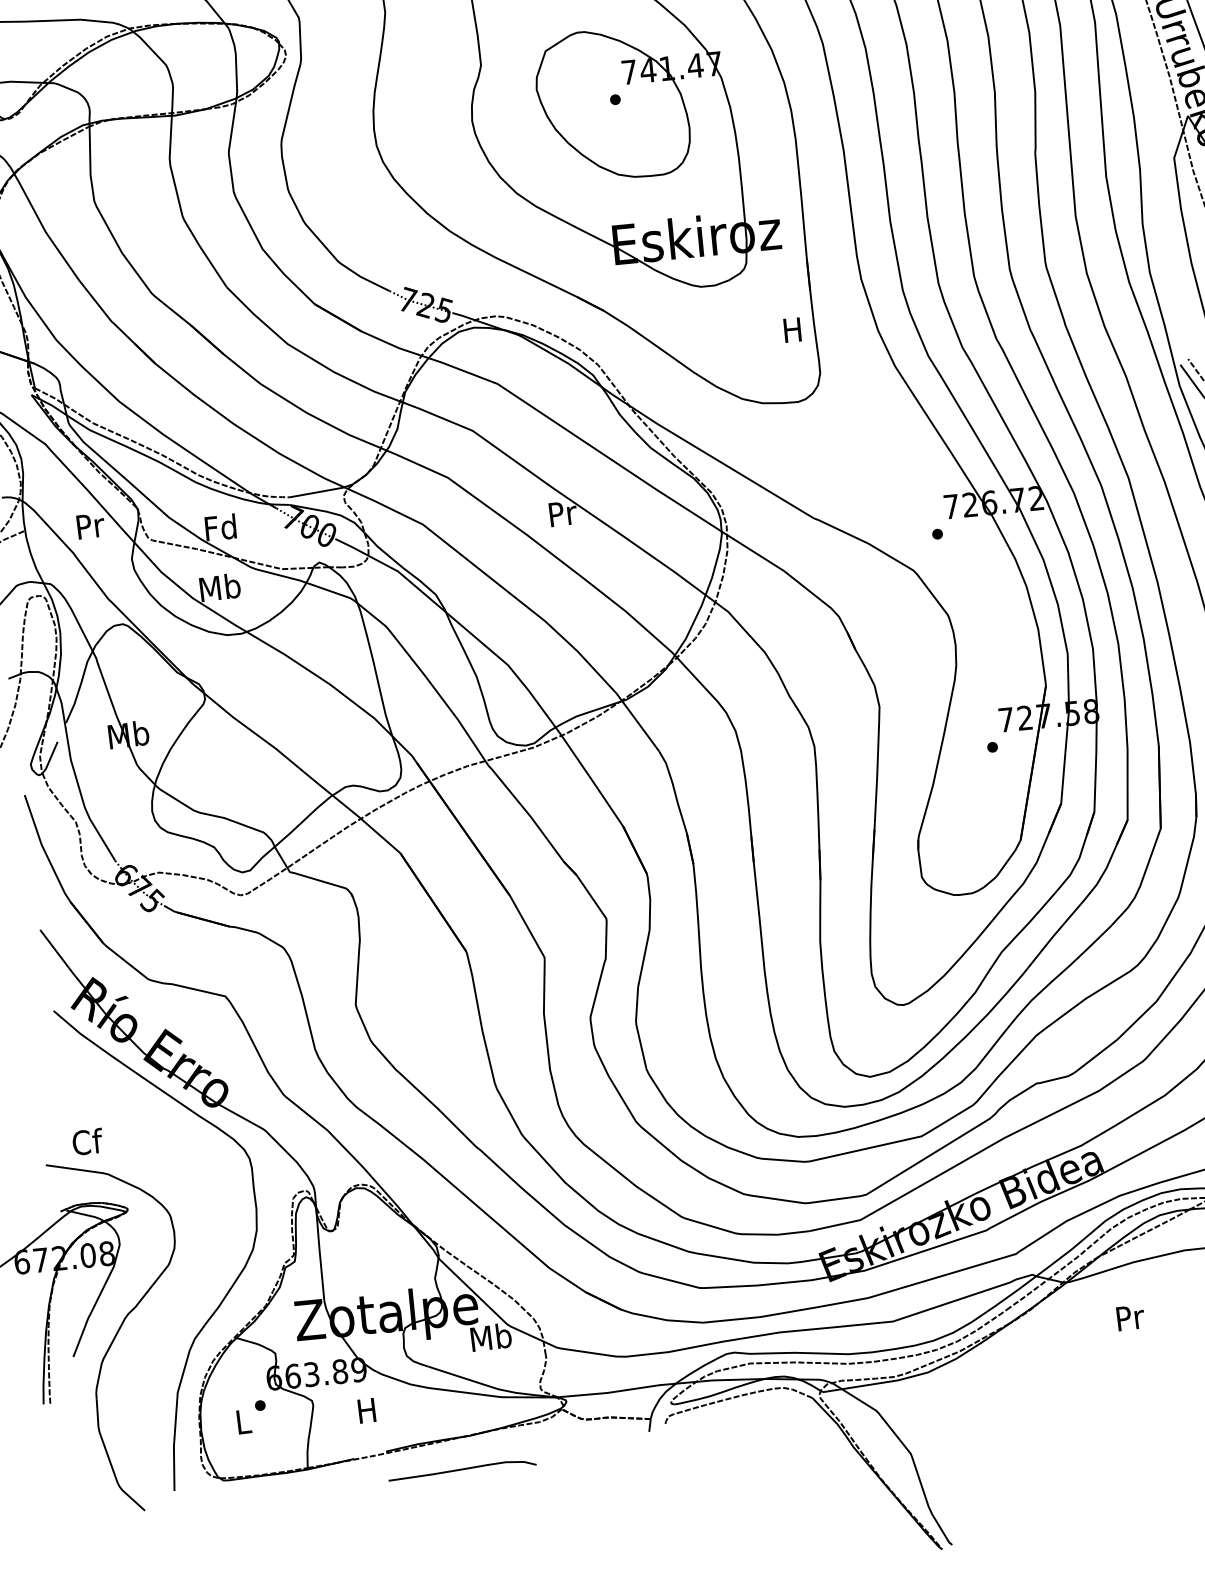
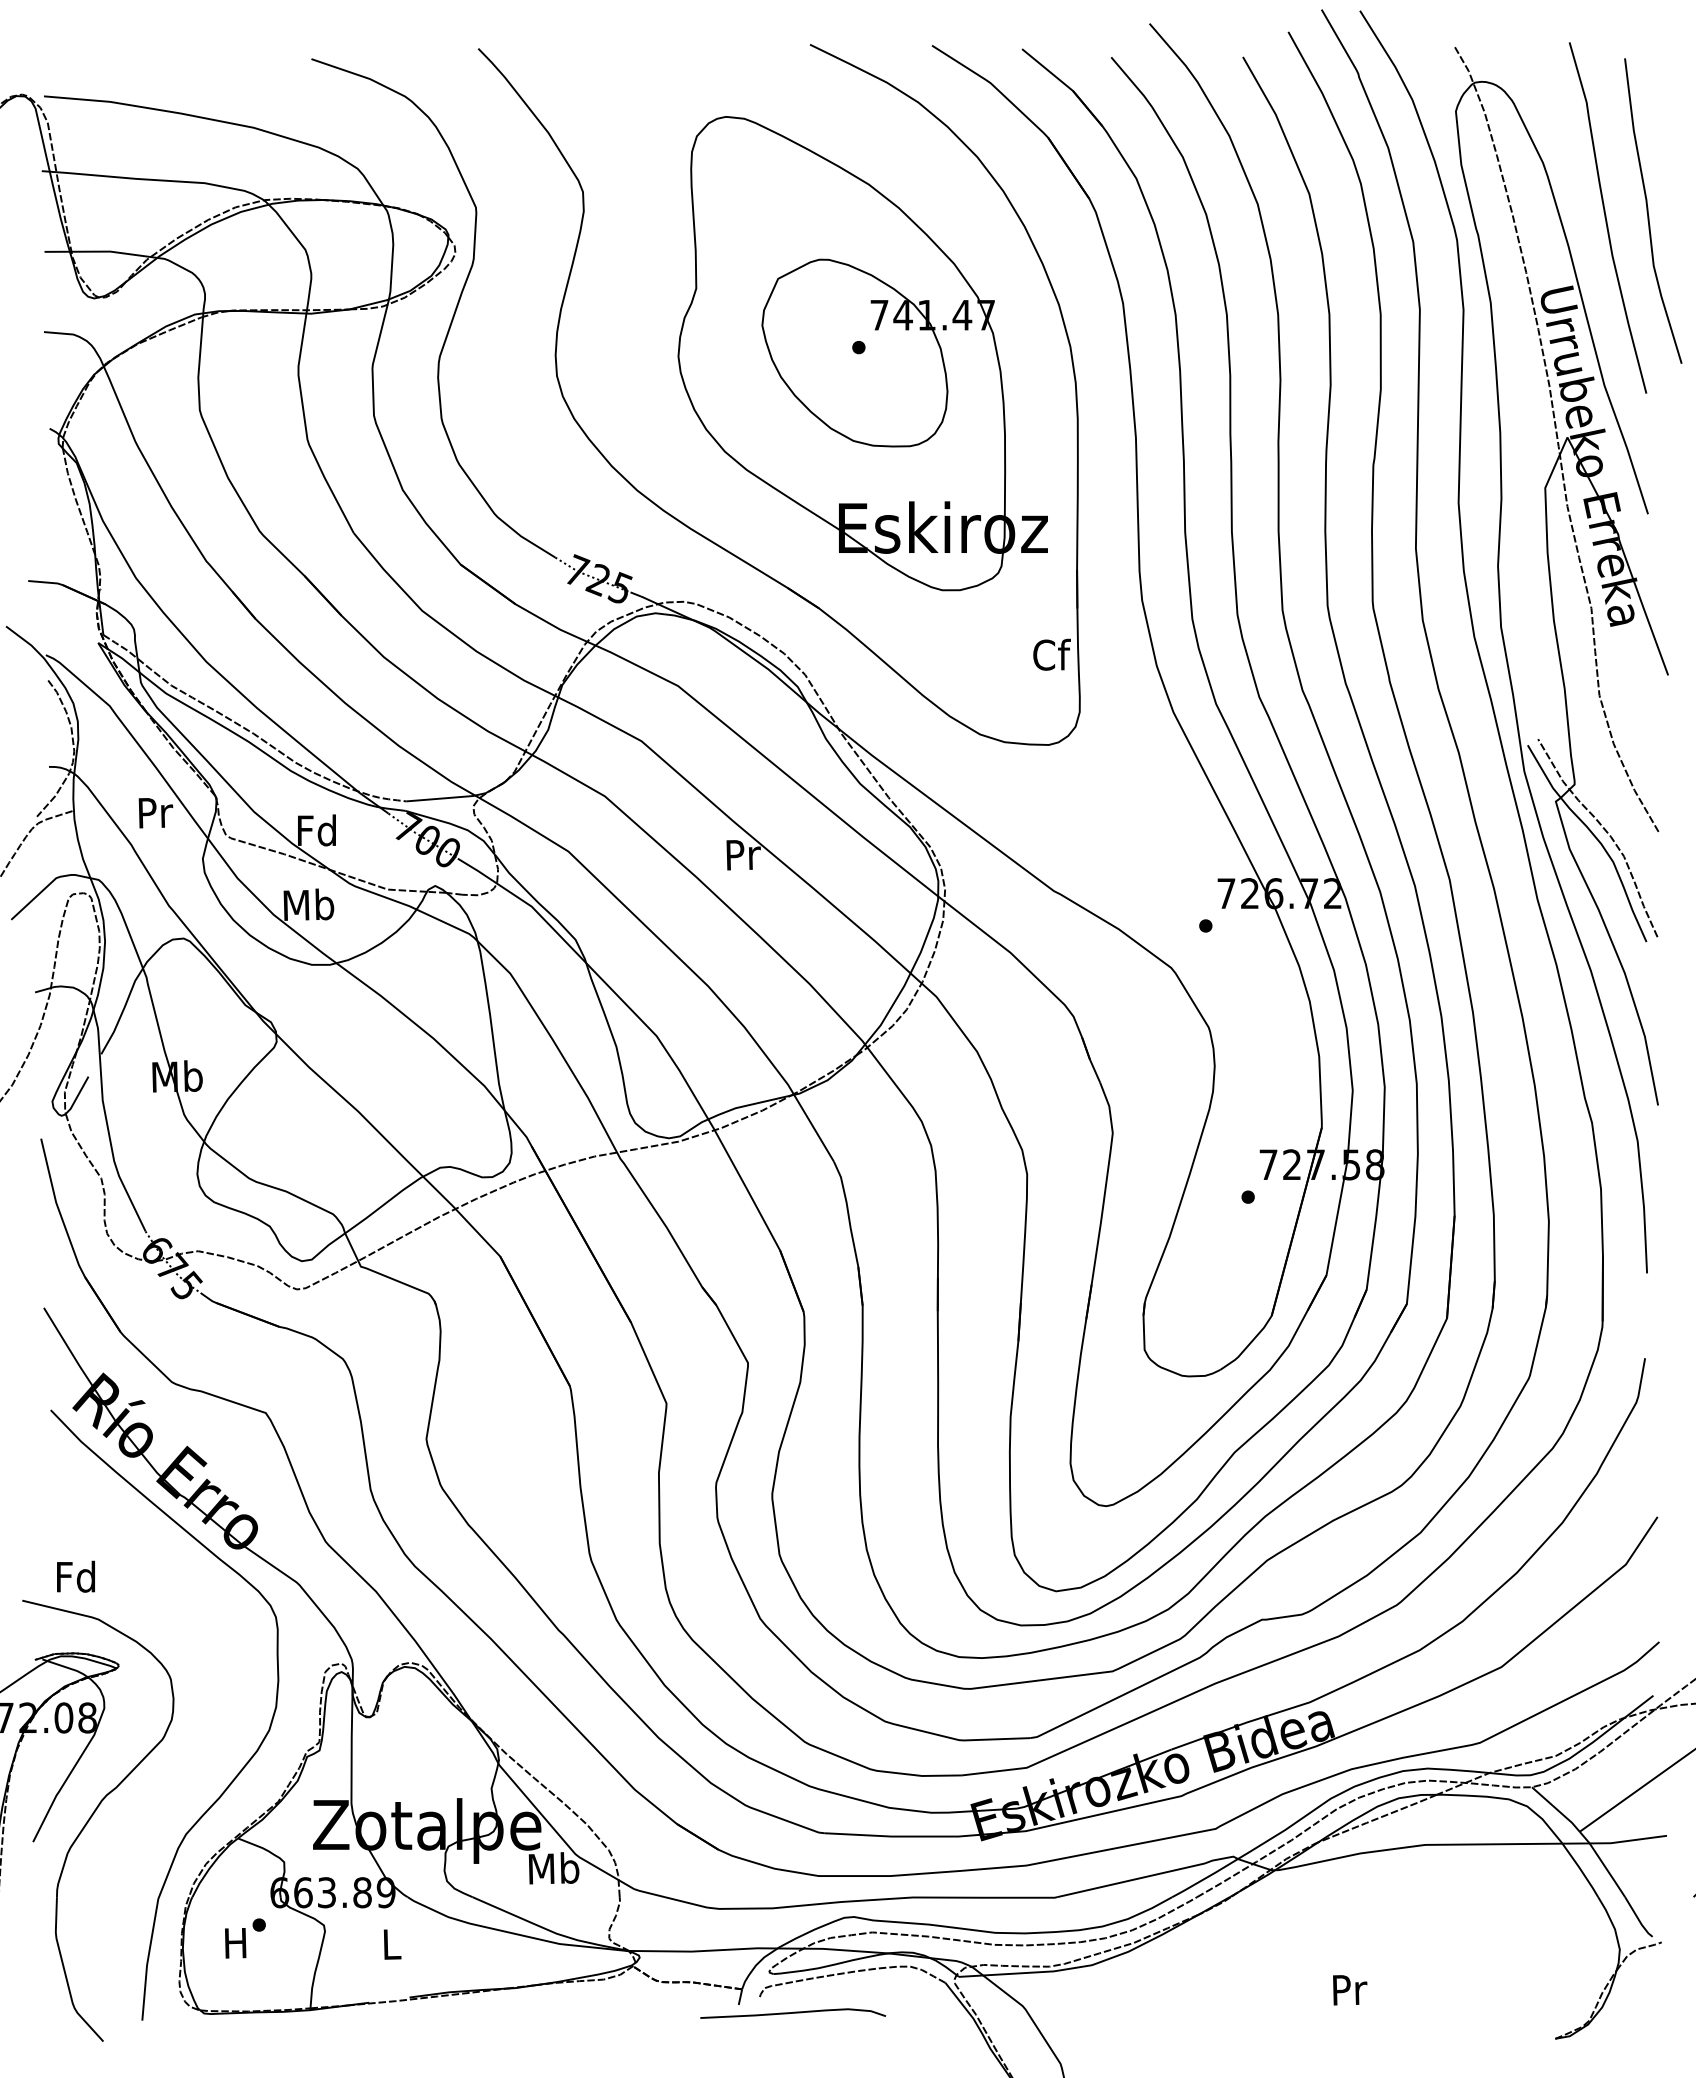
text: (793, 329) -> (1051, 654), H -> Cf
text: (87, 1141) -> (76, 1576), Cf -> Fd
text: (1131, 1318) -> (1350, 1990), moved
text: (366, 1410) -> (390, 1944), H -> L
text: (242, 1422) -> (235, 1943), L -> H
curve: (462, 1469) -> (793, 2013), moved

